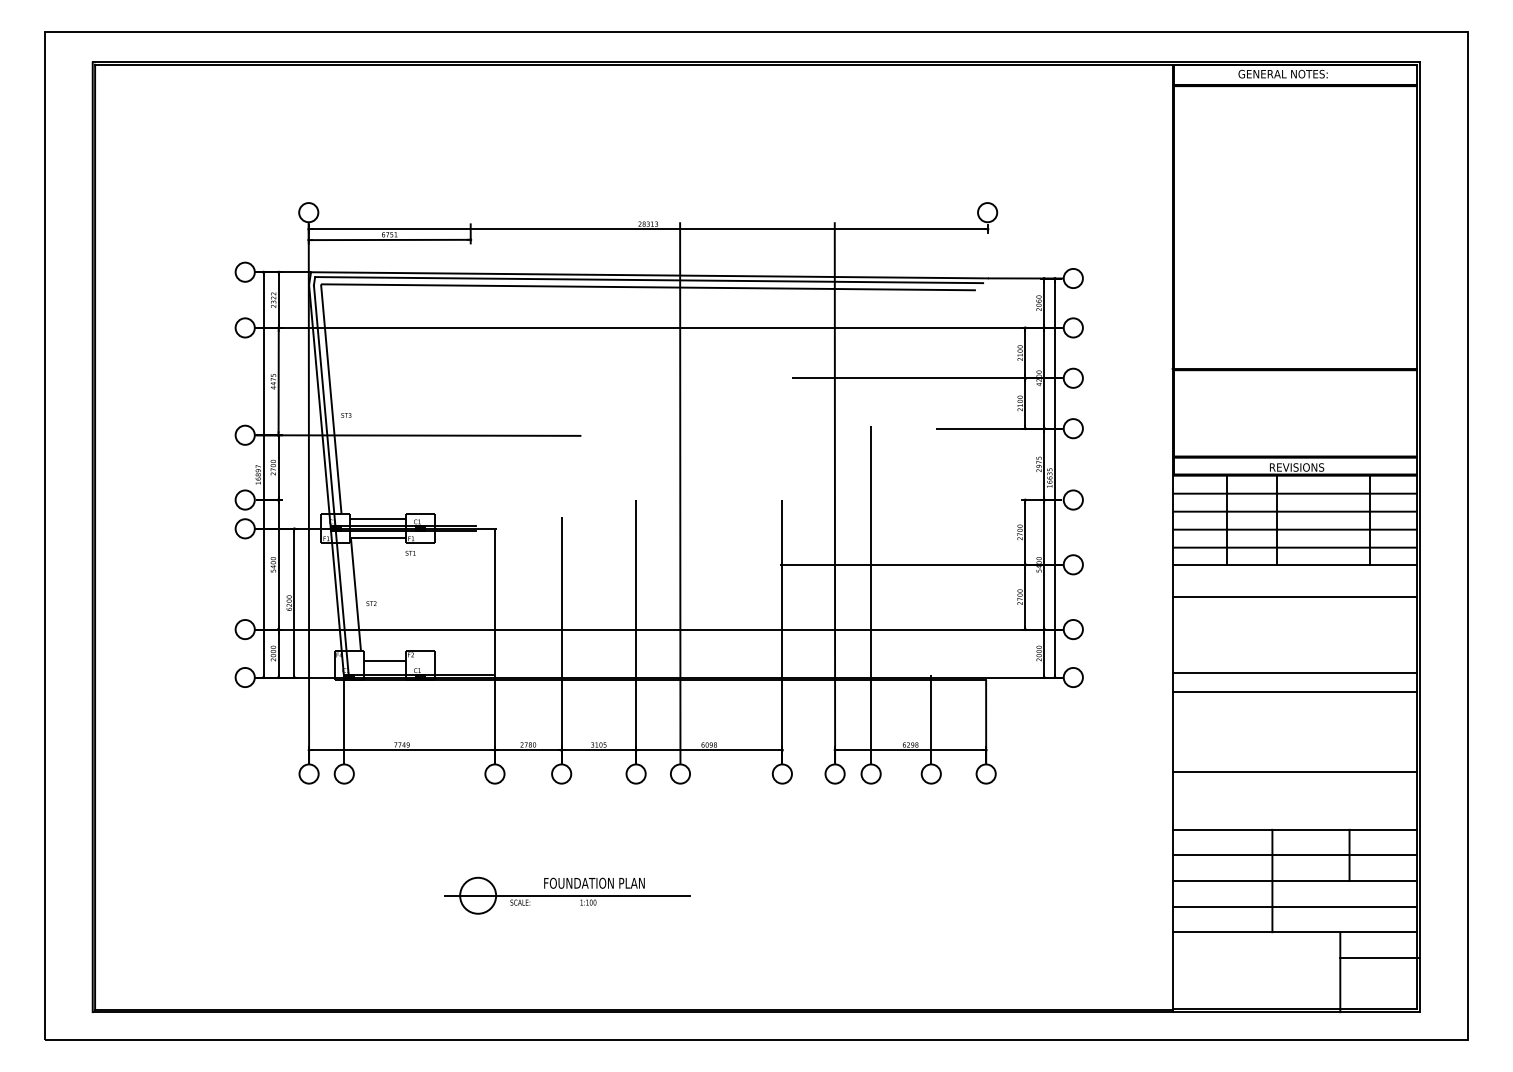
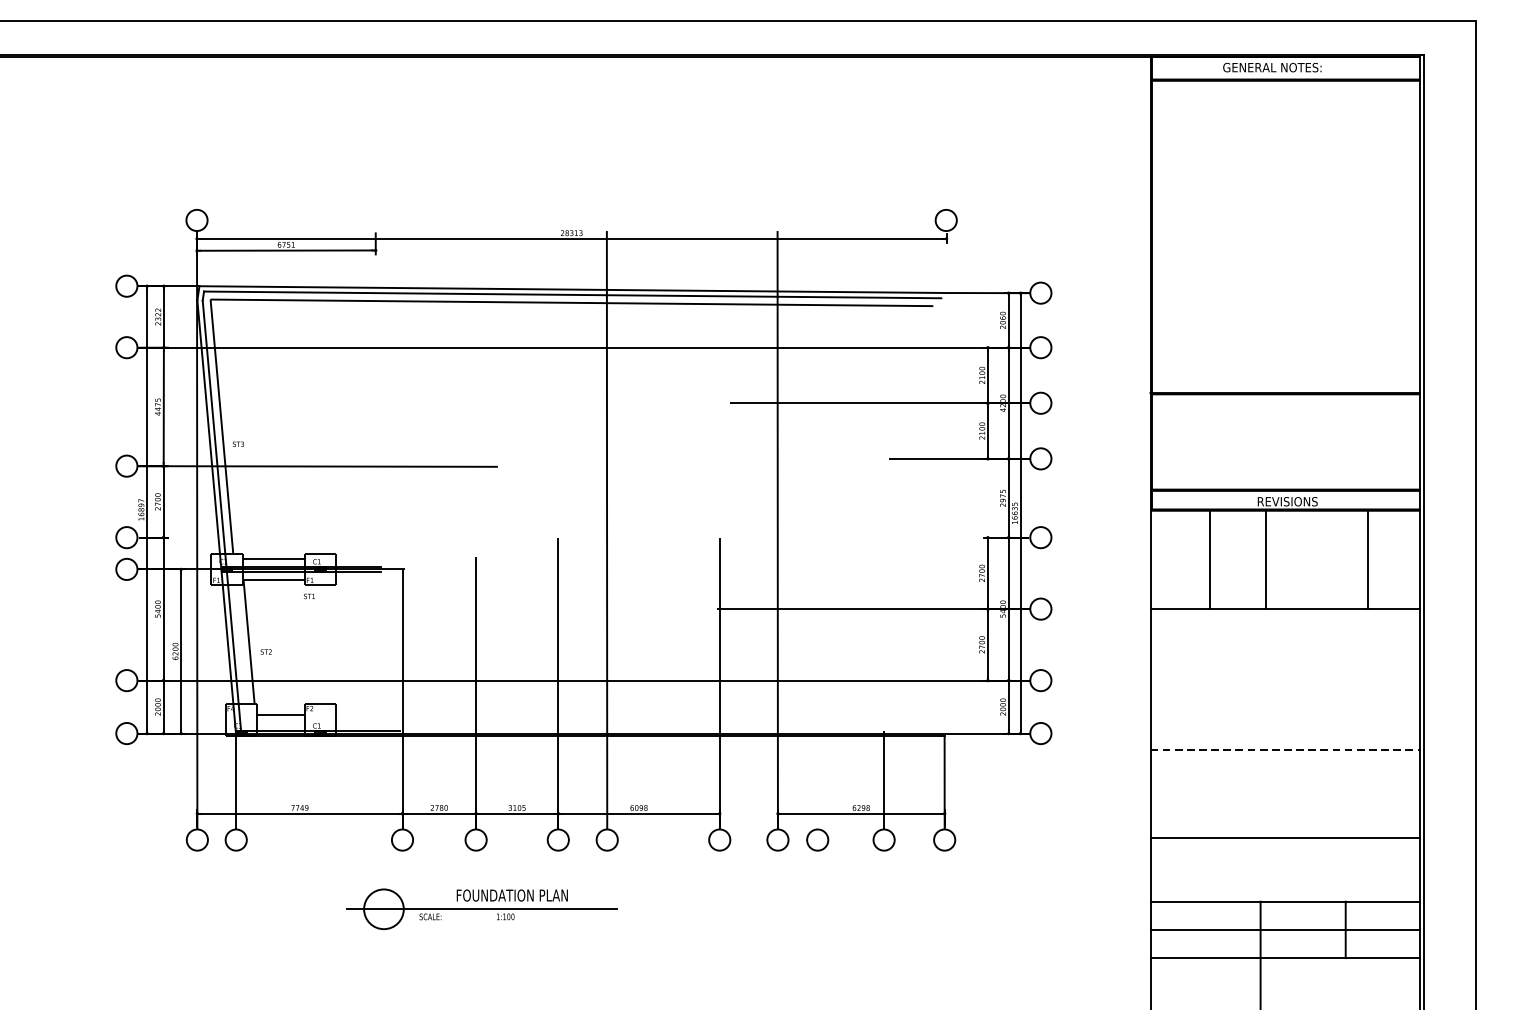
line: (1294, 493) -> (1284, 530), removed
line: (1294, 511) -> (1284, 550), removed
line: (1294, 529) -> (1284, 570), removed
line: (1294, 547) -> (1284, 590), removed
line: (871, 595) -> (818, 643), removed
line: (1294, 596) -> (1284, 644), removed
line: (1294, 672) -> (1284, 727), removed
line: (1294, 692) -> (1284, 750), solid -> dashed
part: (567, 895) -> (482, 908), moved
line: (1294, 906) -> (1284, 986), removed

